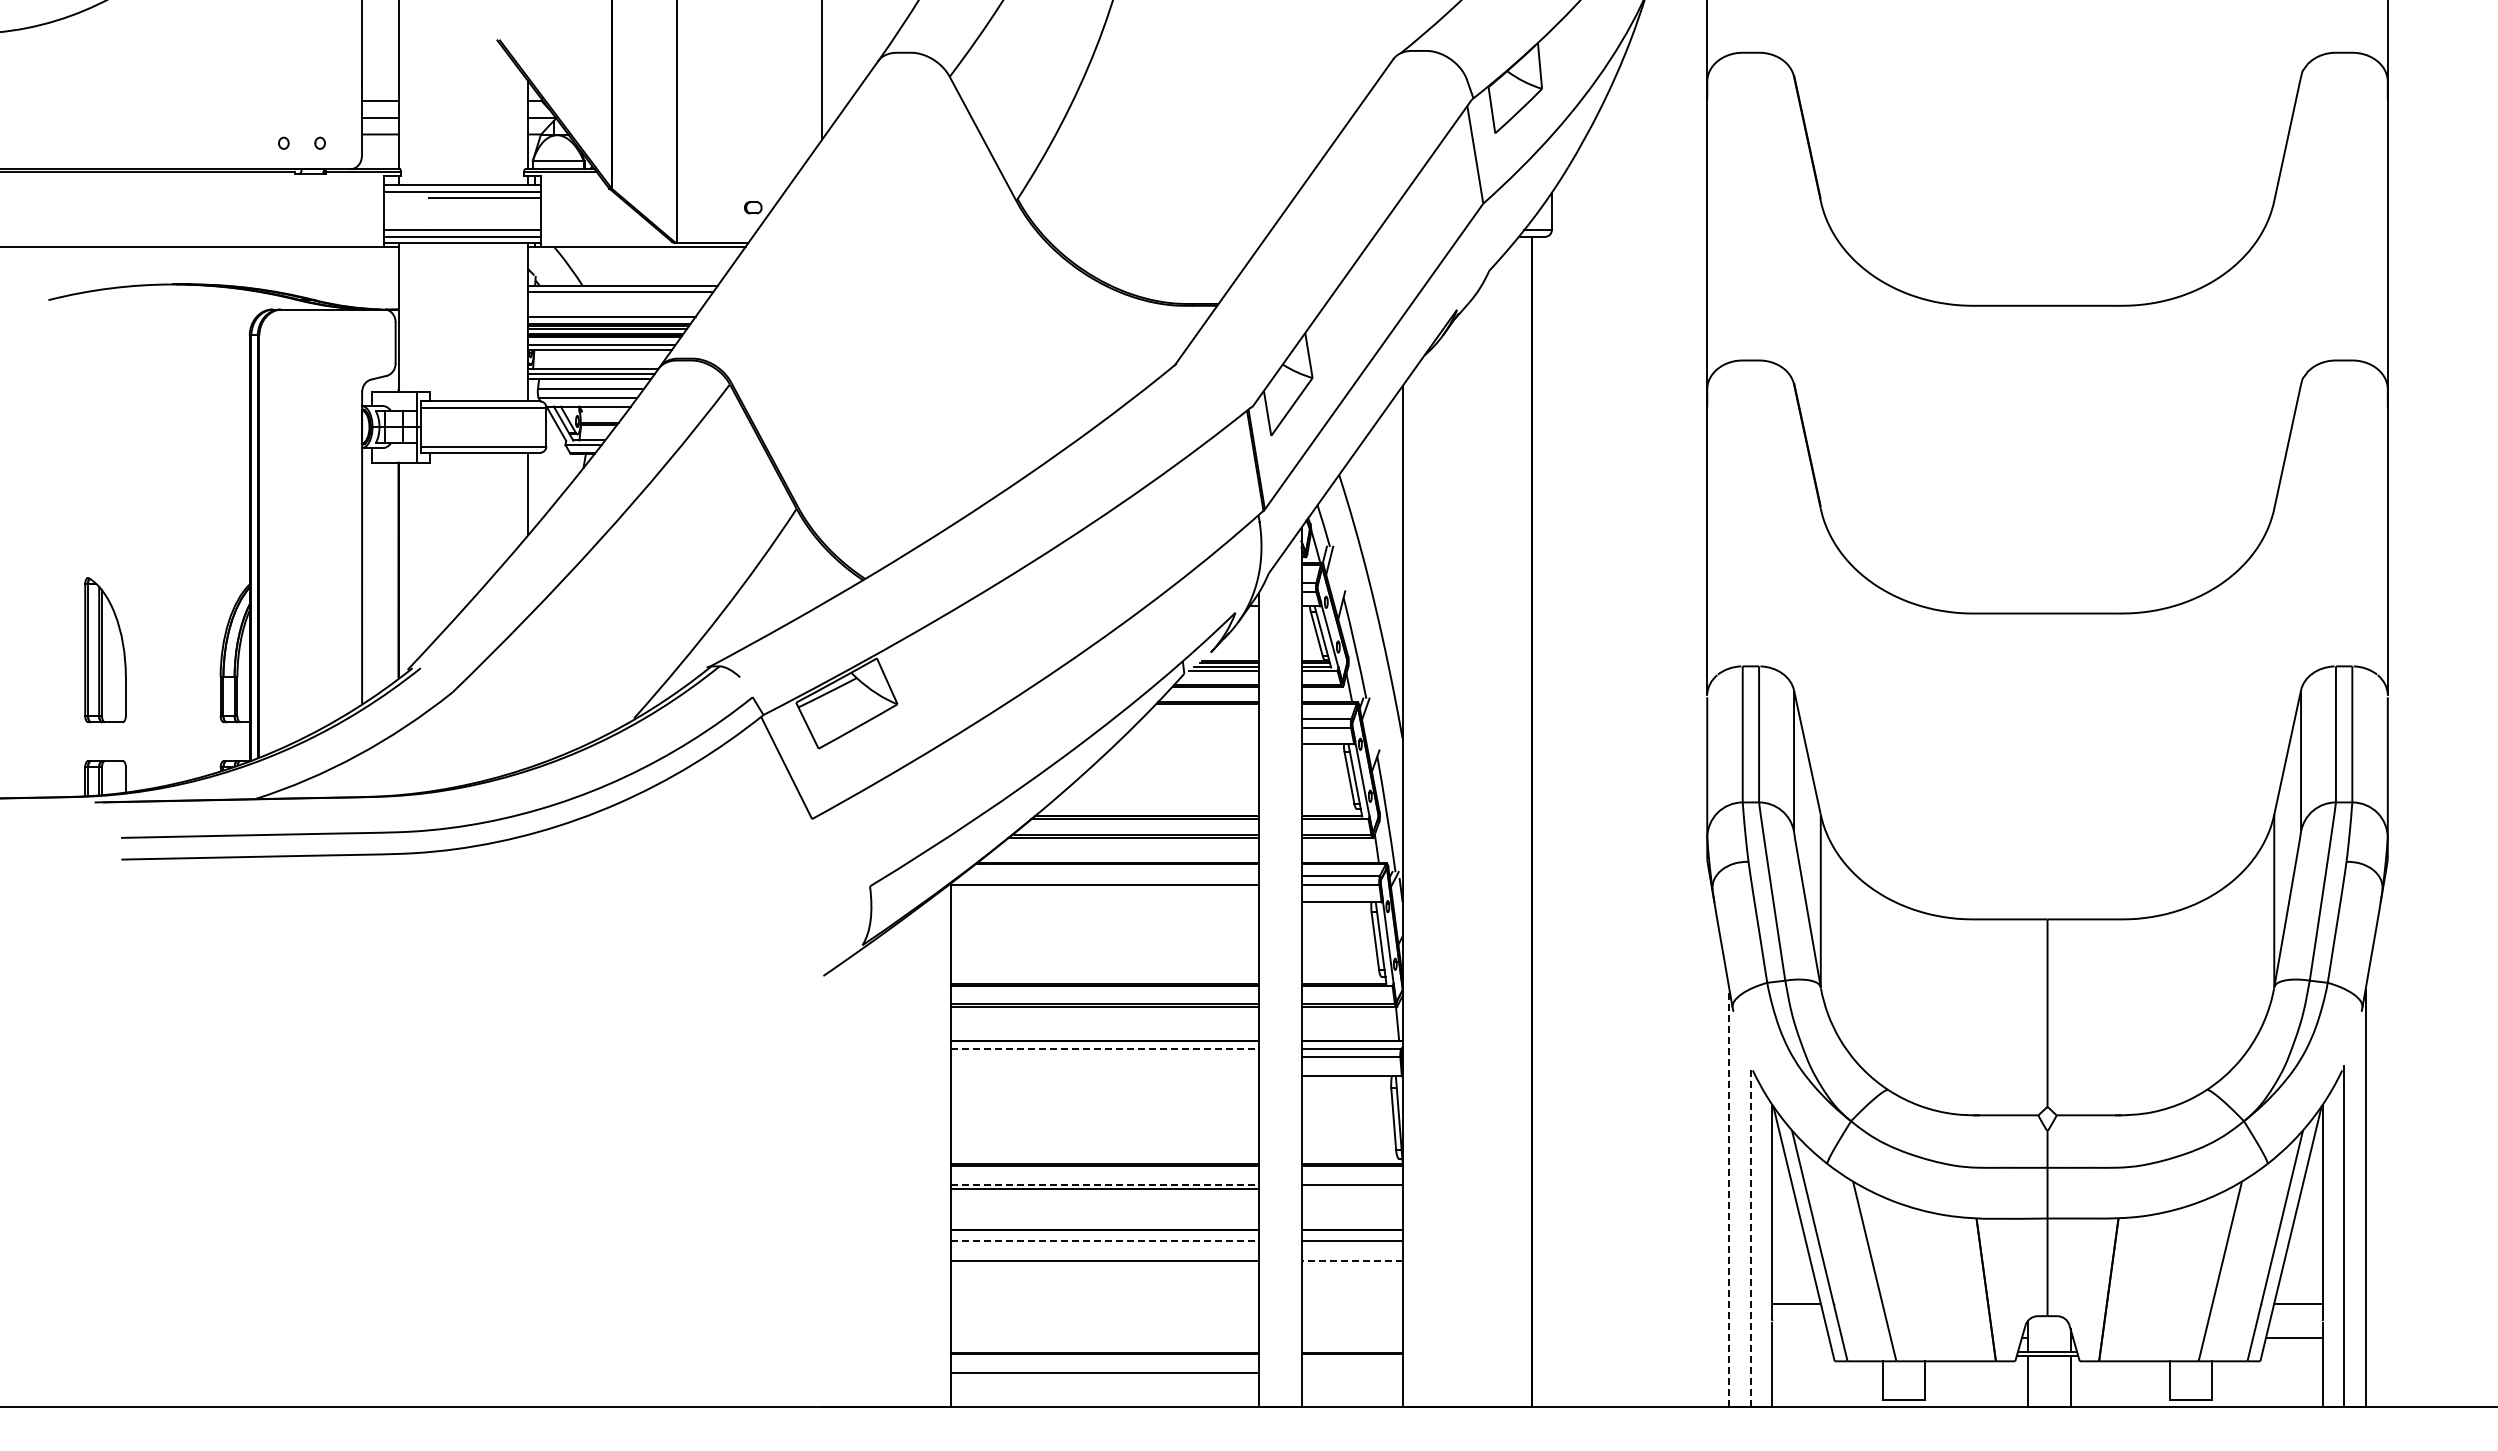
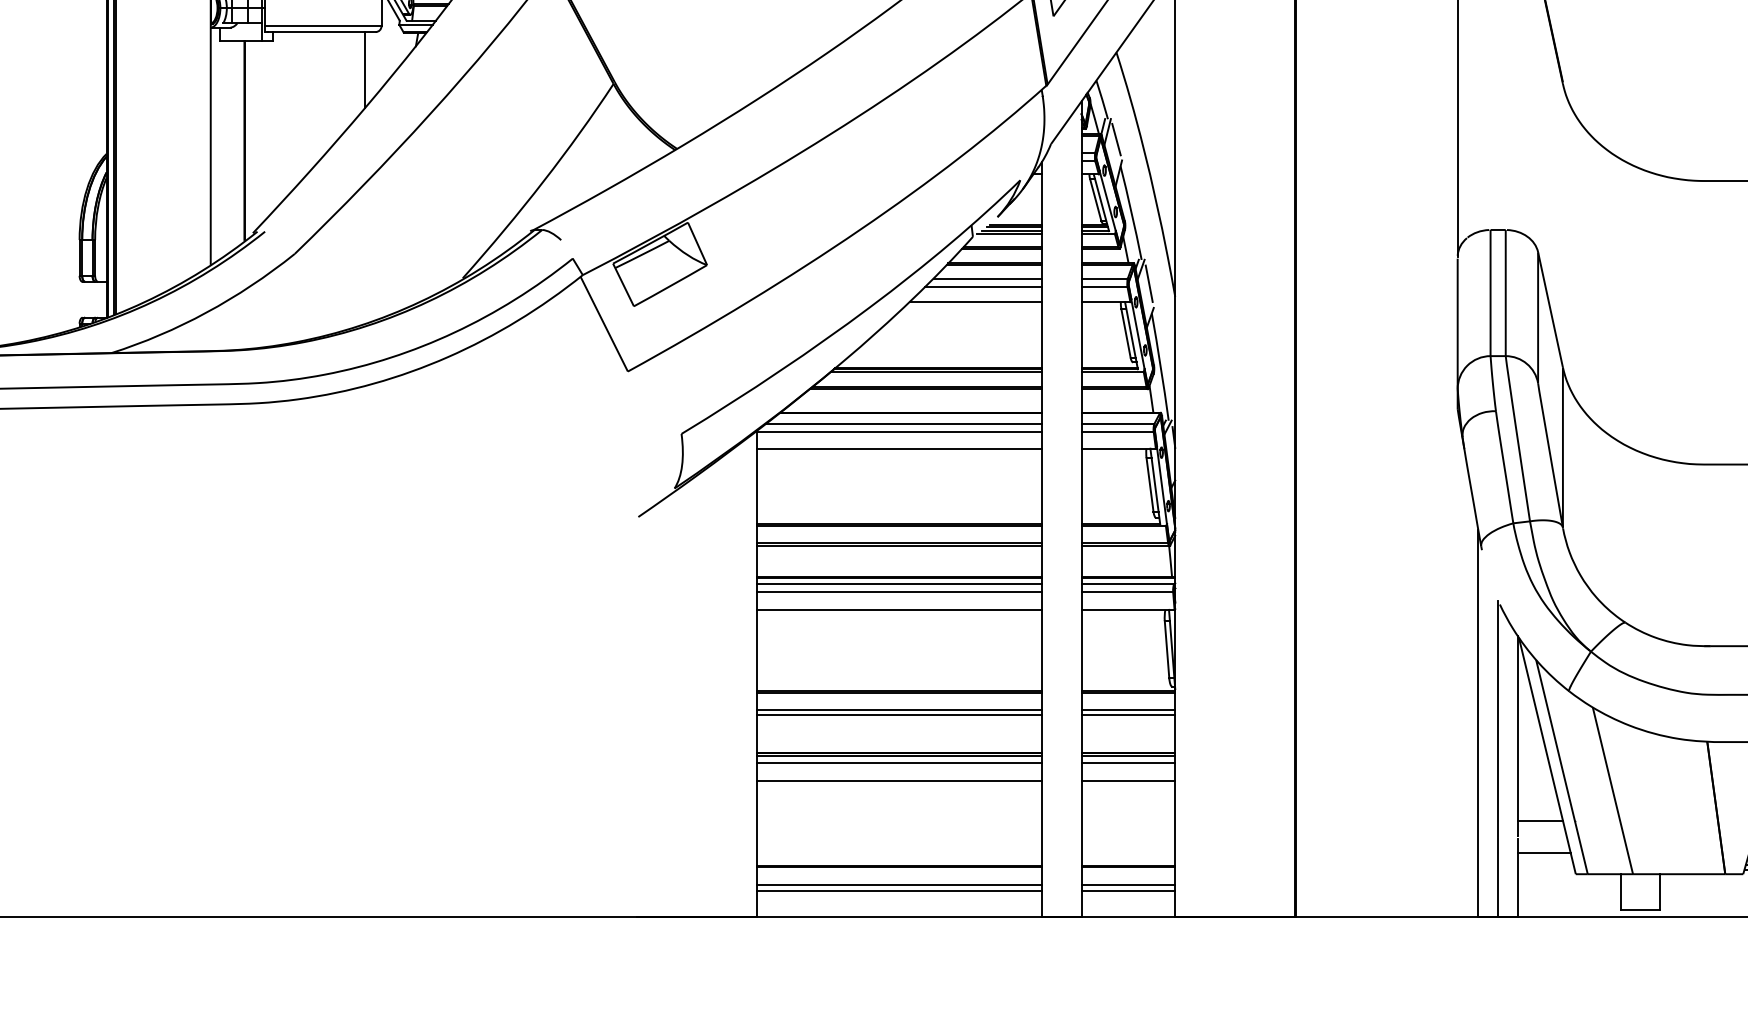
line: (1338, 568) -> (1115, 139), added
line: (1199, 718) -> (986, 278), added
line: (1374, 724) -> (1149, 283), added
line: (1195, 728) -> (983, 287), added
line: (1187, 744) -> (975, 302), added
line: (1109, 875) -> (903, 423), added
line: (1104, 902) -> (898, 448), added
line: (1104, 1048) -> (898, 584), dashed -> solid
line: (1104, 1057) -> (898, 592), added
line: (1104, 1076) -> (898, 610), added
line: (1104, 1184) -> (898, 710), dashed -> solid
line: (1351, 1189) -> (1127, 714), added
line: (1729, 1198) -> (1478, 723), dashed -> solid
line: (1104, 1233) -> (898, 755), added
line: (1351, 1233) -> (1127, 755), added
line: (1750, 1236) -> (1497, 758), dashed -> solid
line: (1104, 1241) -> (898, 763), dashed -> solid
line: (1352, 1260) -> (1128, 780), dashed -> solid
line: (1800, 1338) -> (1544, 853), added
line: (1351, 1373) -> (1127, 885), added
line: (1104, 1379) -> (898, 891), added
line: (1351, 1379) -> (1127, 891), added

